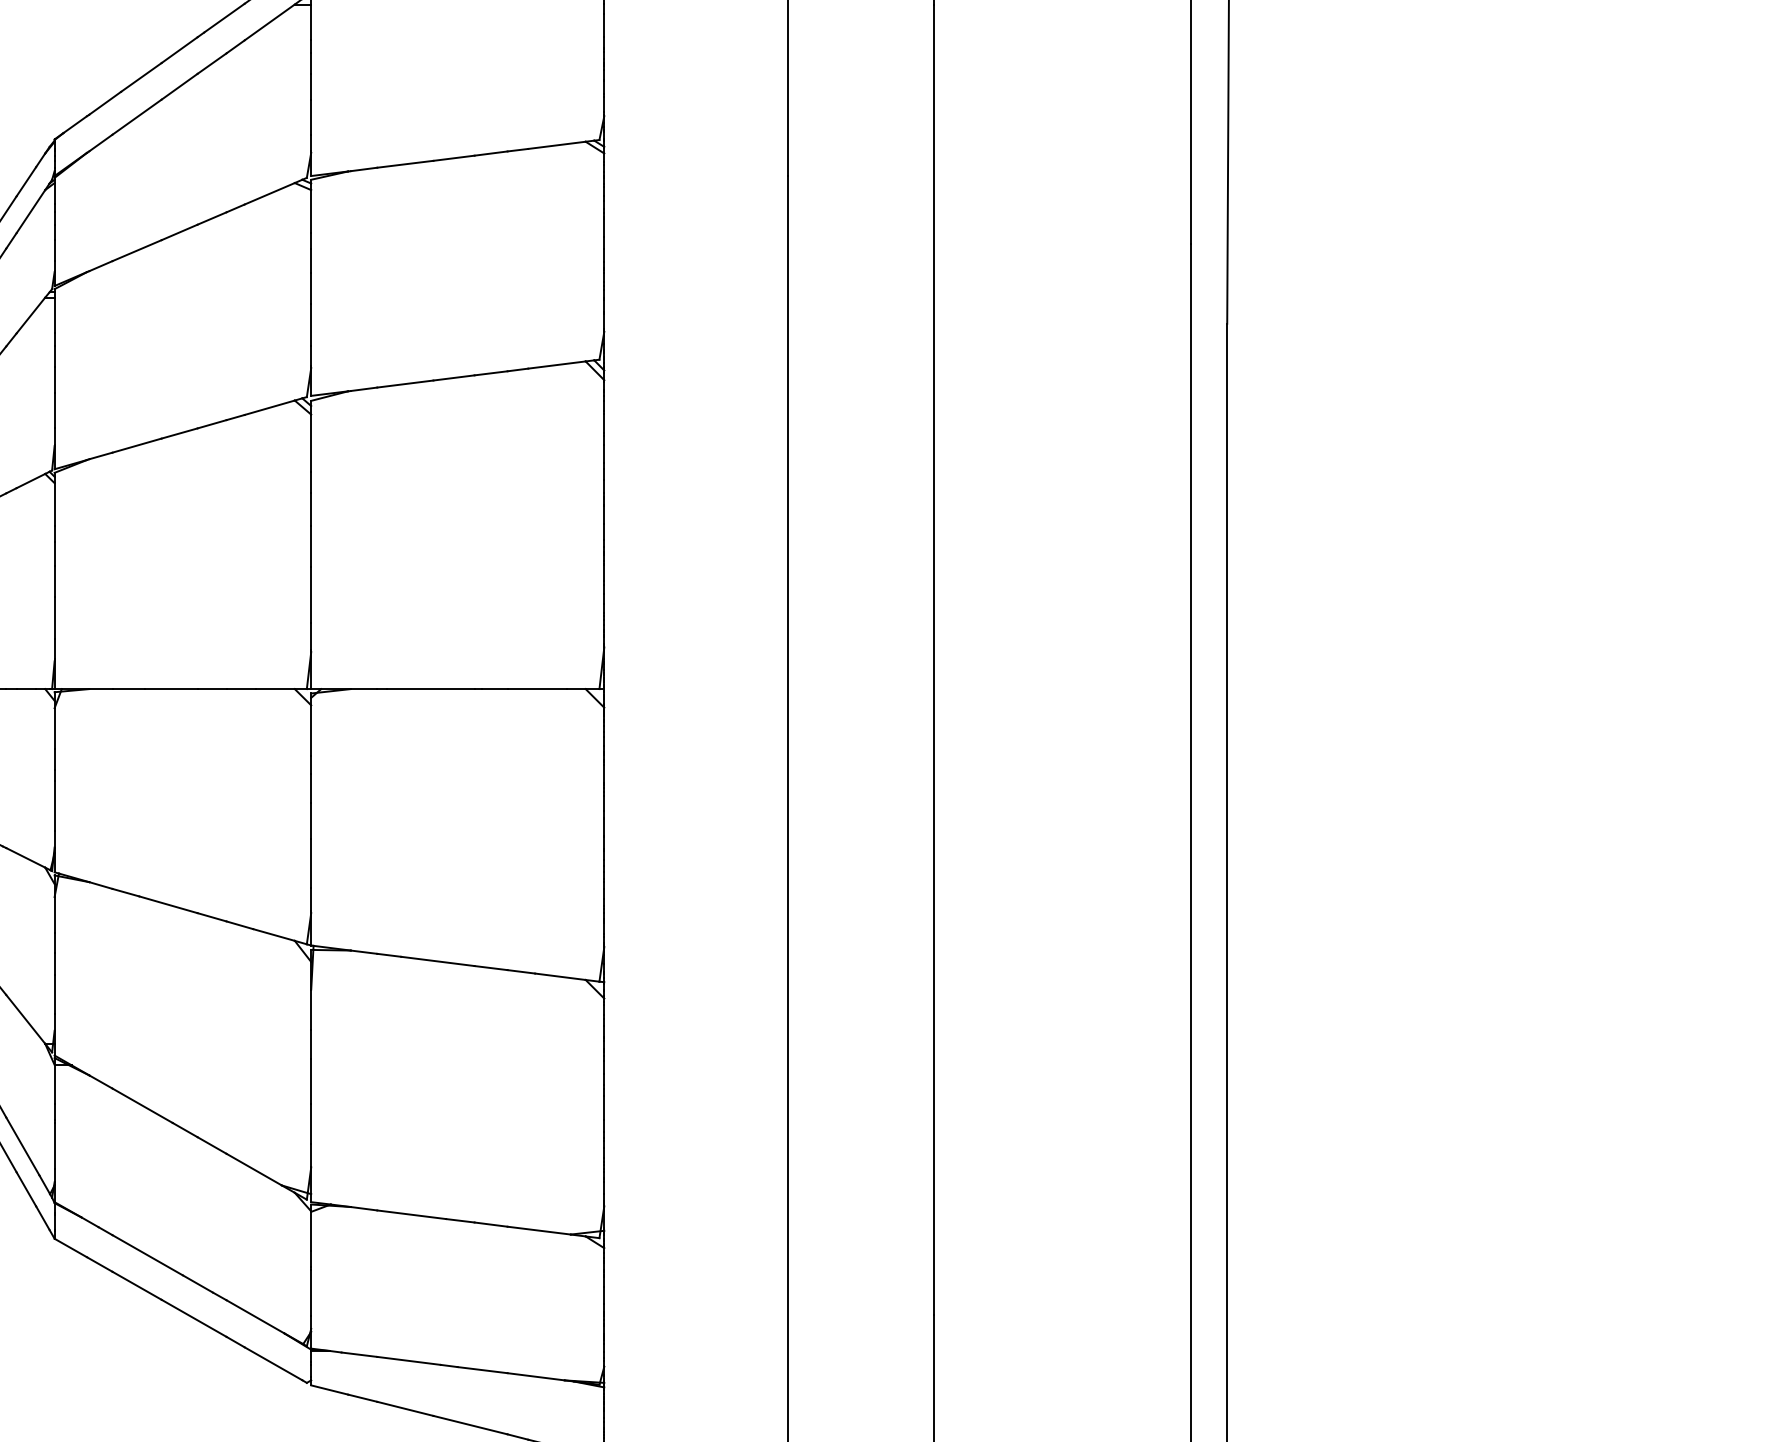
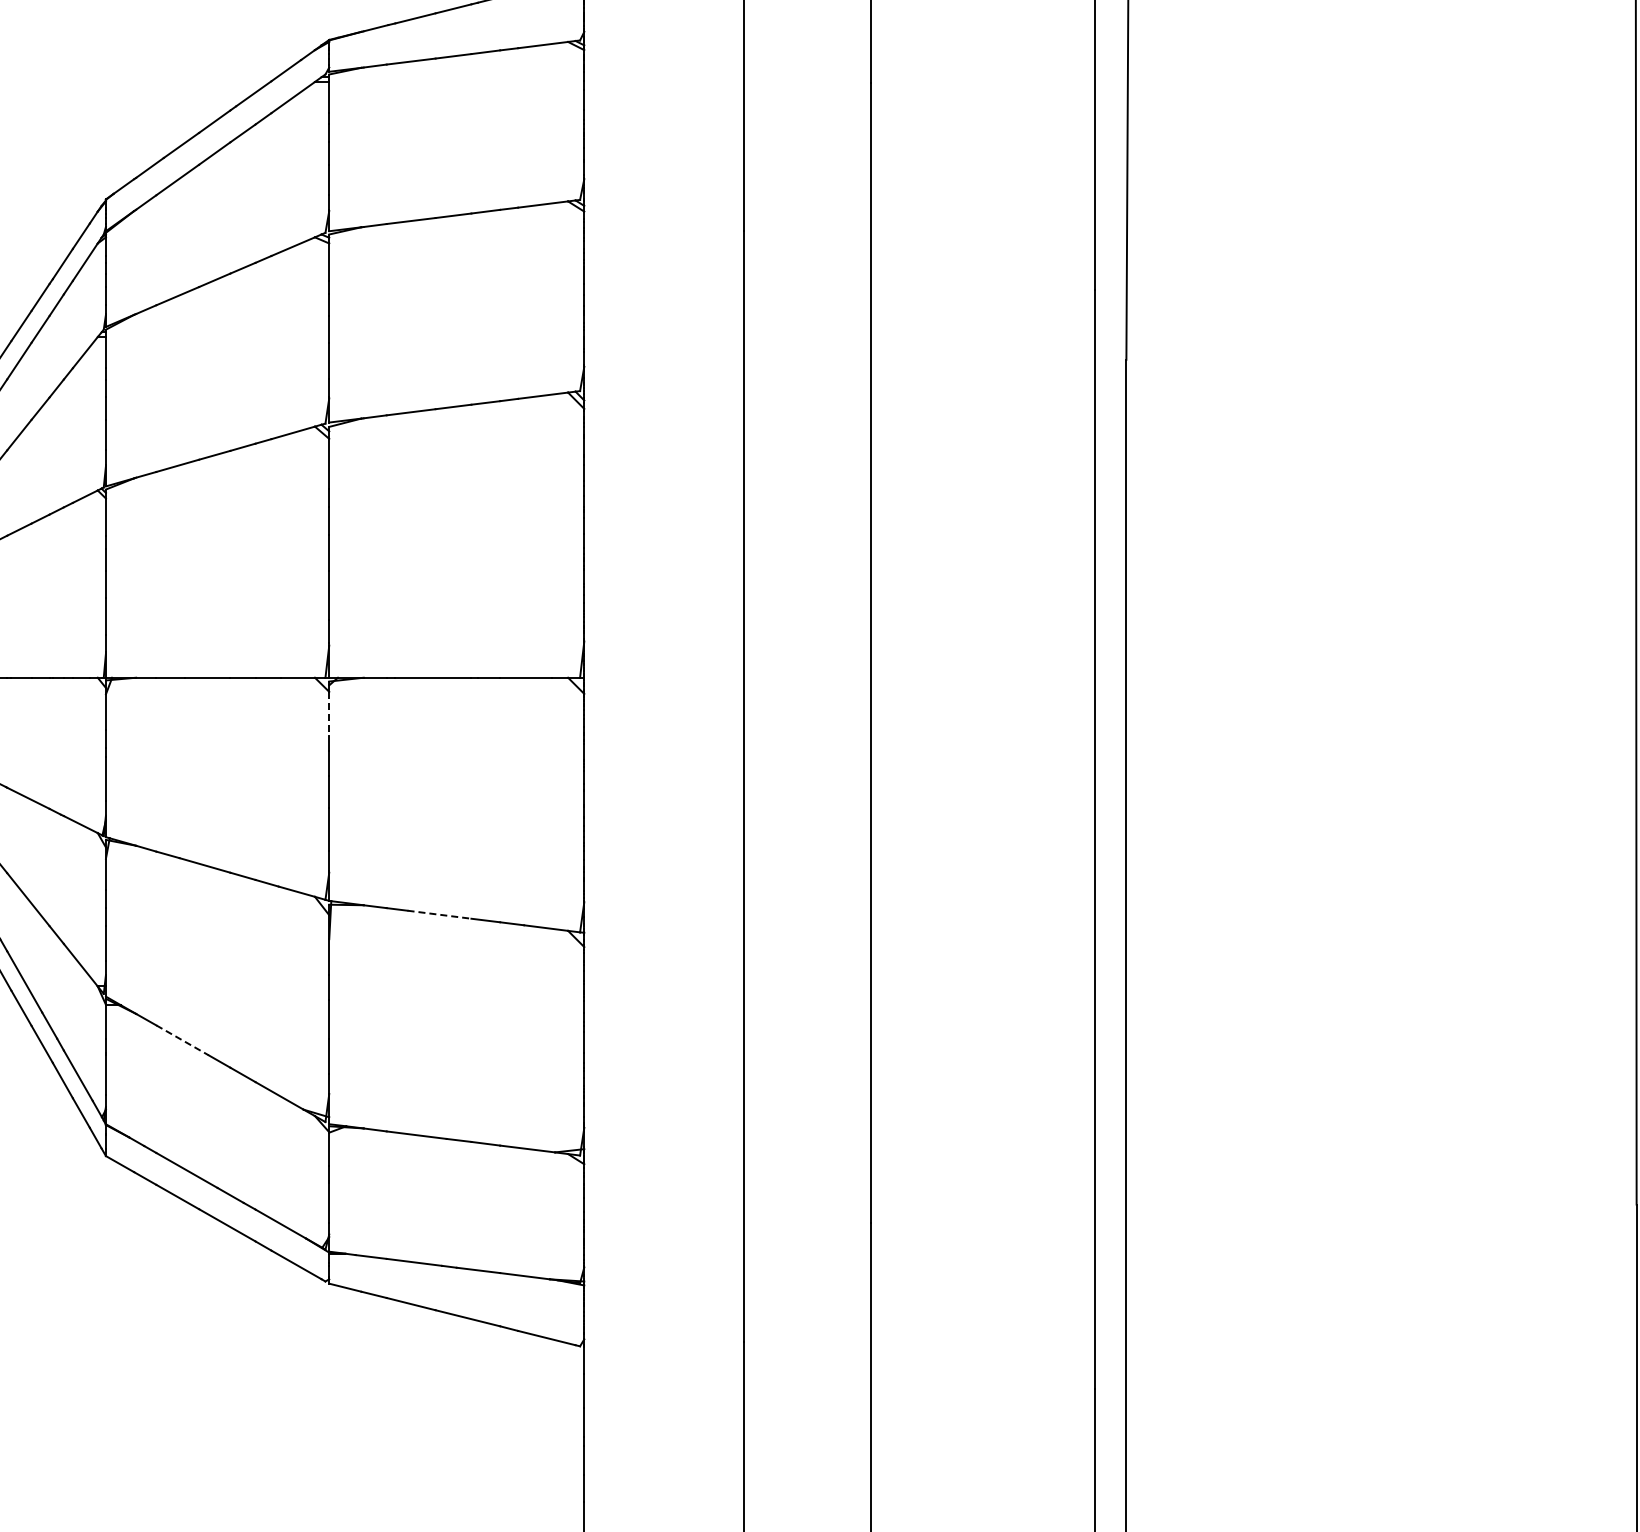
line: (311, 730) -> (329, 713), solid -> dashed
line: (437, 961) -> (439, 914), solid -> dashed
line: (142, 1105) -> (182, 1040), solid -> dashed

